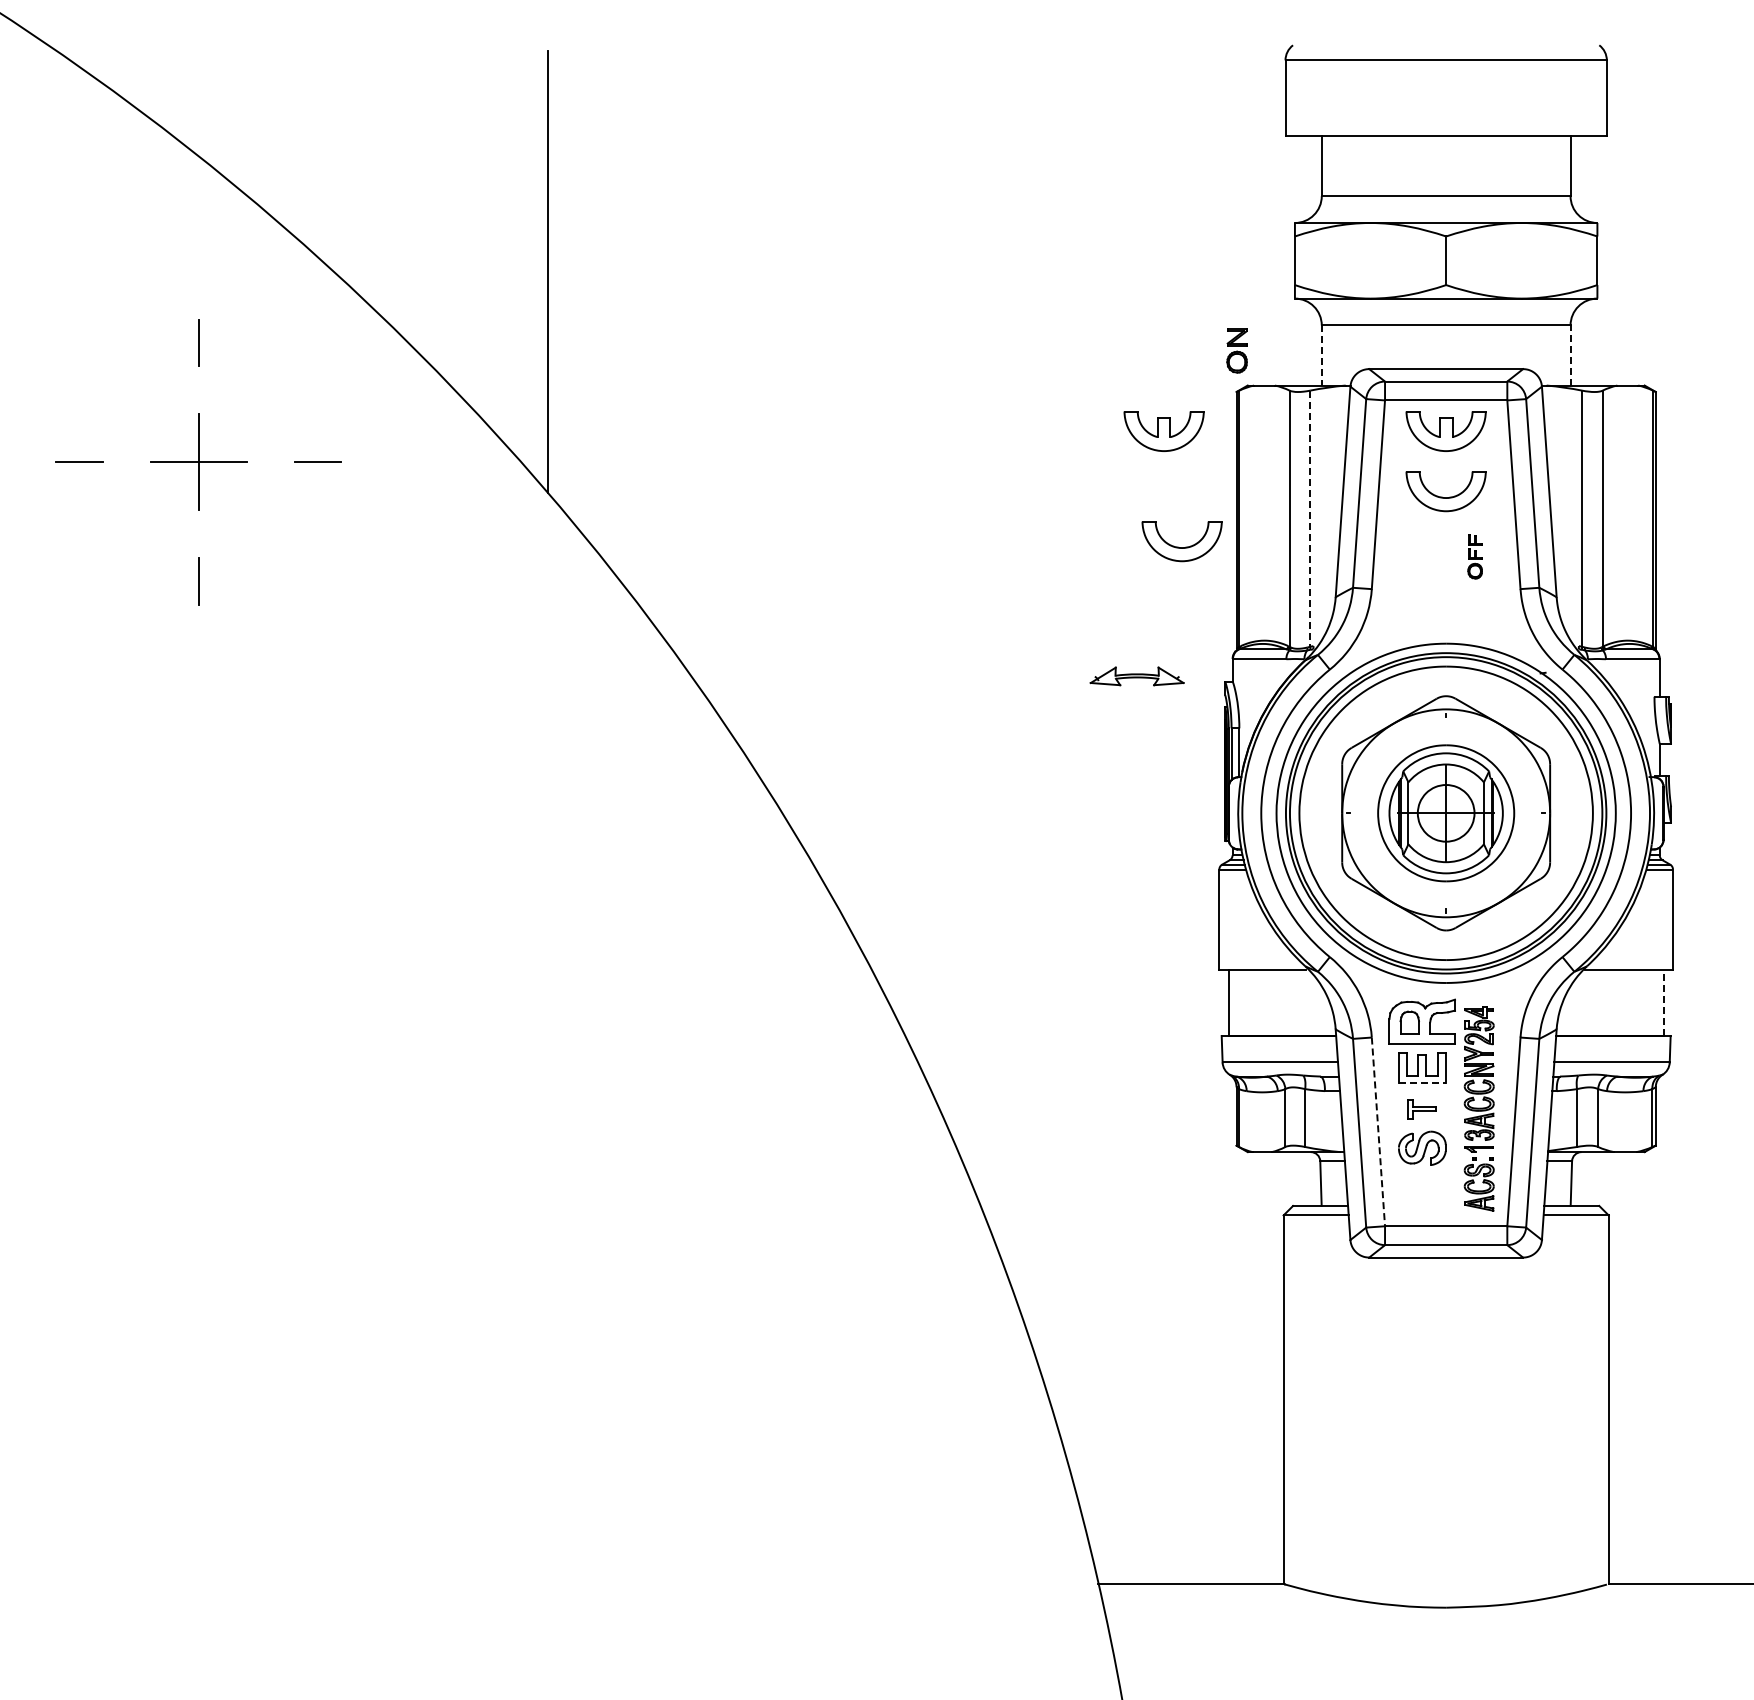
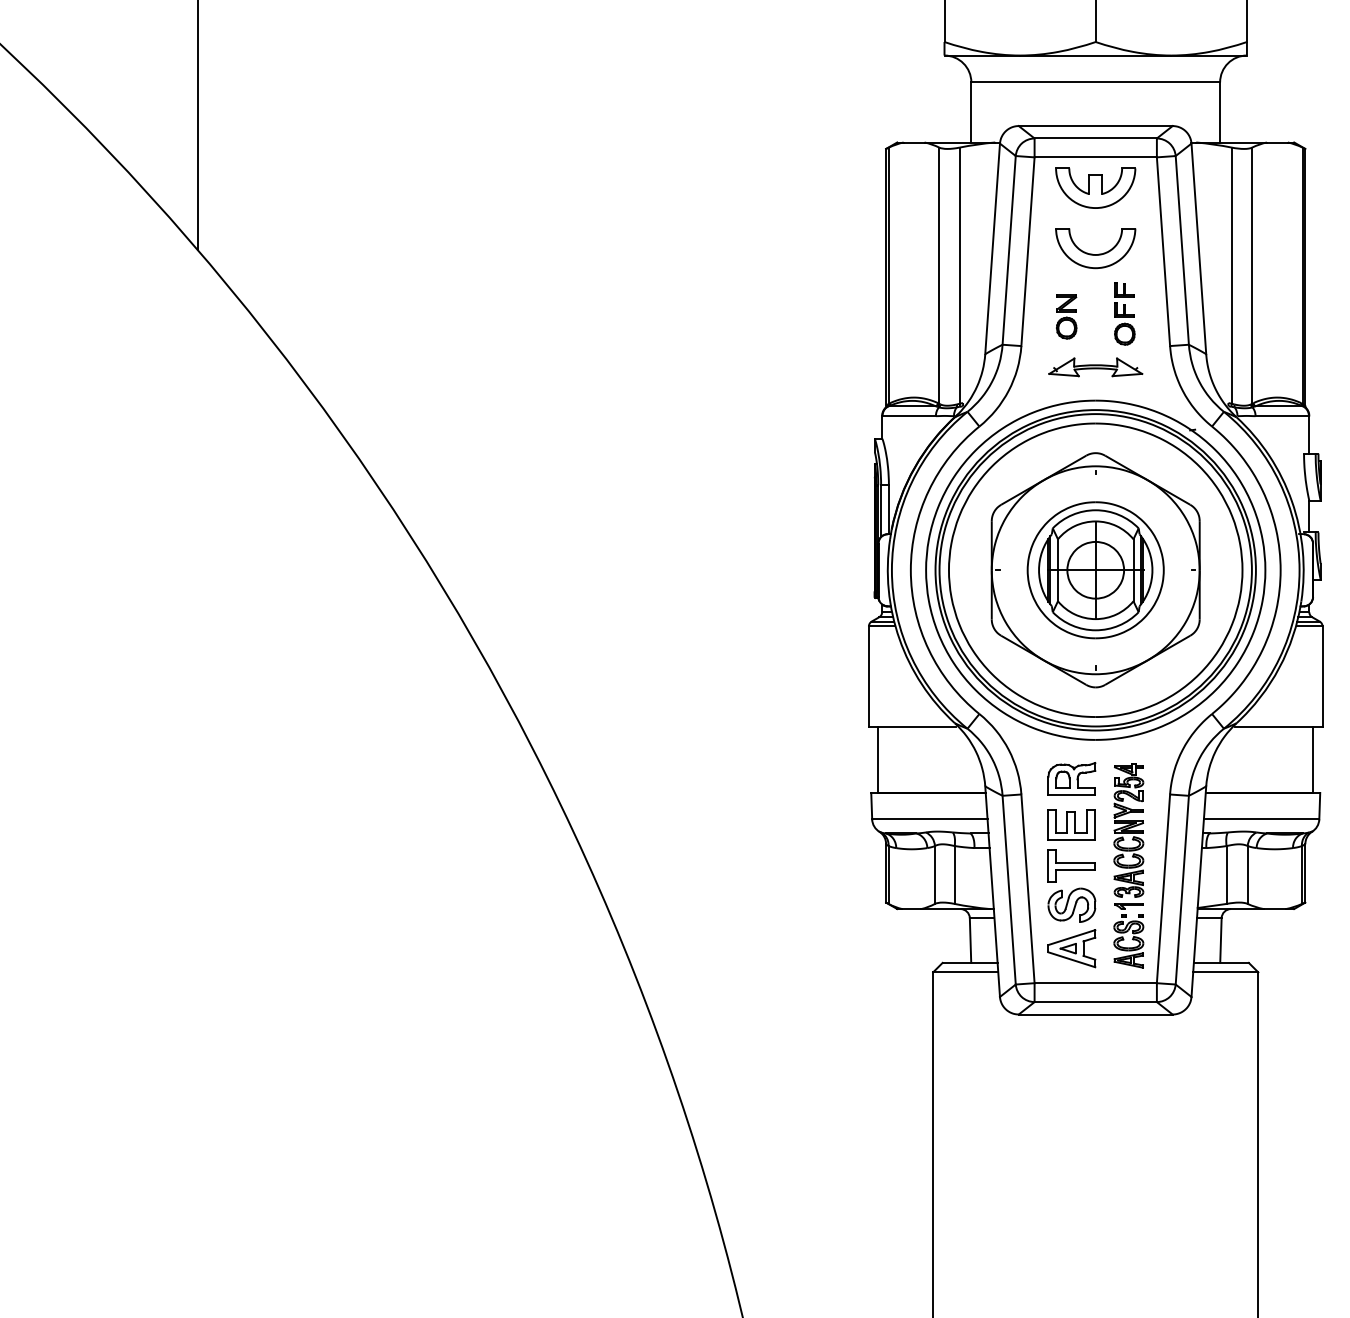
part: (1236, 350) -> (1066, 316), moved
line: (1570, 355) -> (1220, 112), dashed -> solid
line: (1321, 356) -> (971, 113), dashed -> solid
part: (1163, 431) -> (813, 188), removed
line: (1310, 519) -> (960, 276), dashed -> solid
part: (1181, 541) -> (831, 298), removed
part: (1474, 556) -> (1124, 313), size x1.43
part: (1136, 676) -> (1095, 367), moved
line: (1663, 1002) -> (1313, 759), dashed -> solid
part: (1422, 1021) -> (1072, 778), size x0.71
line: (1422, 1083) -> (1072, 840), dashed -> solid
part: (1422, 1108) -> (1072, 865), size x1.67
line: (1378, 1131) -> (1028, 888), dashed -> solid
part: (1422, 1191) -> (1072, 948), added

